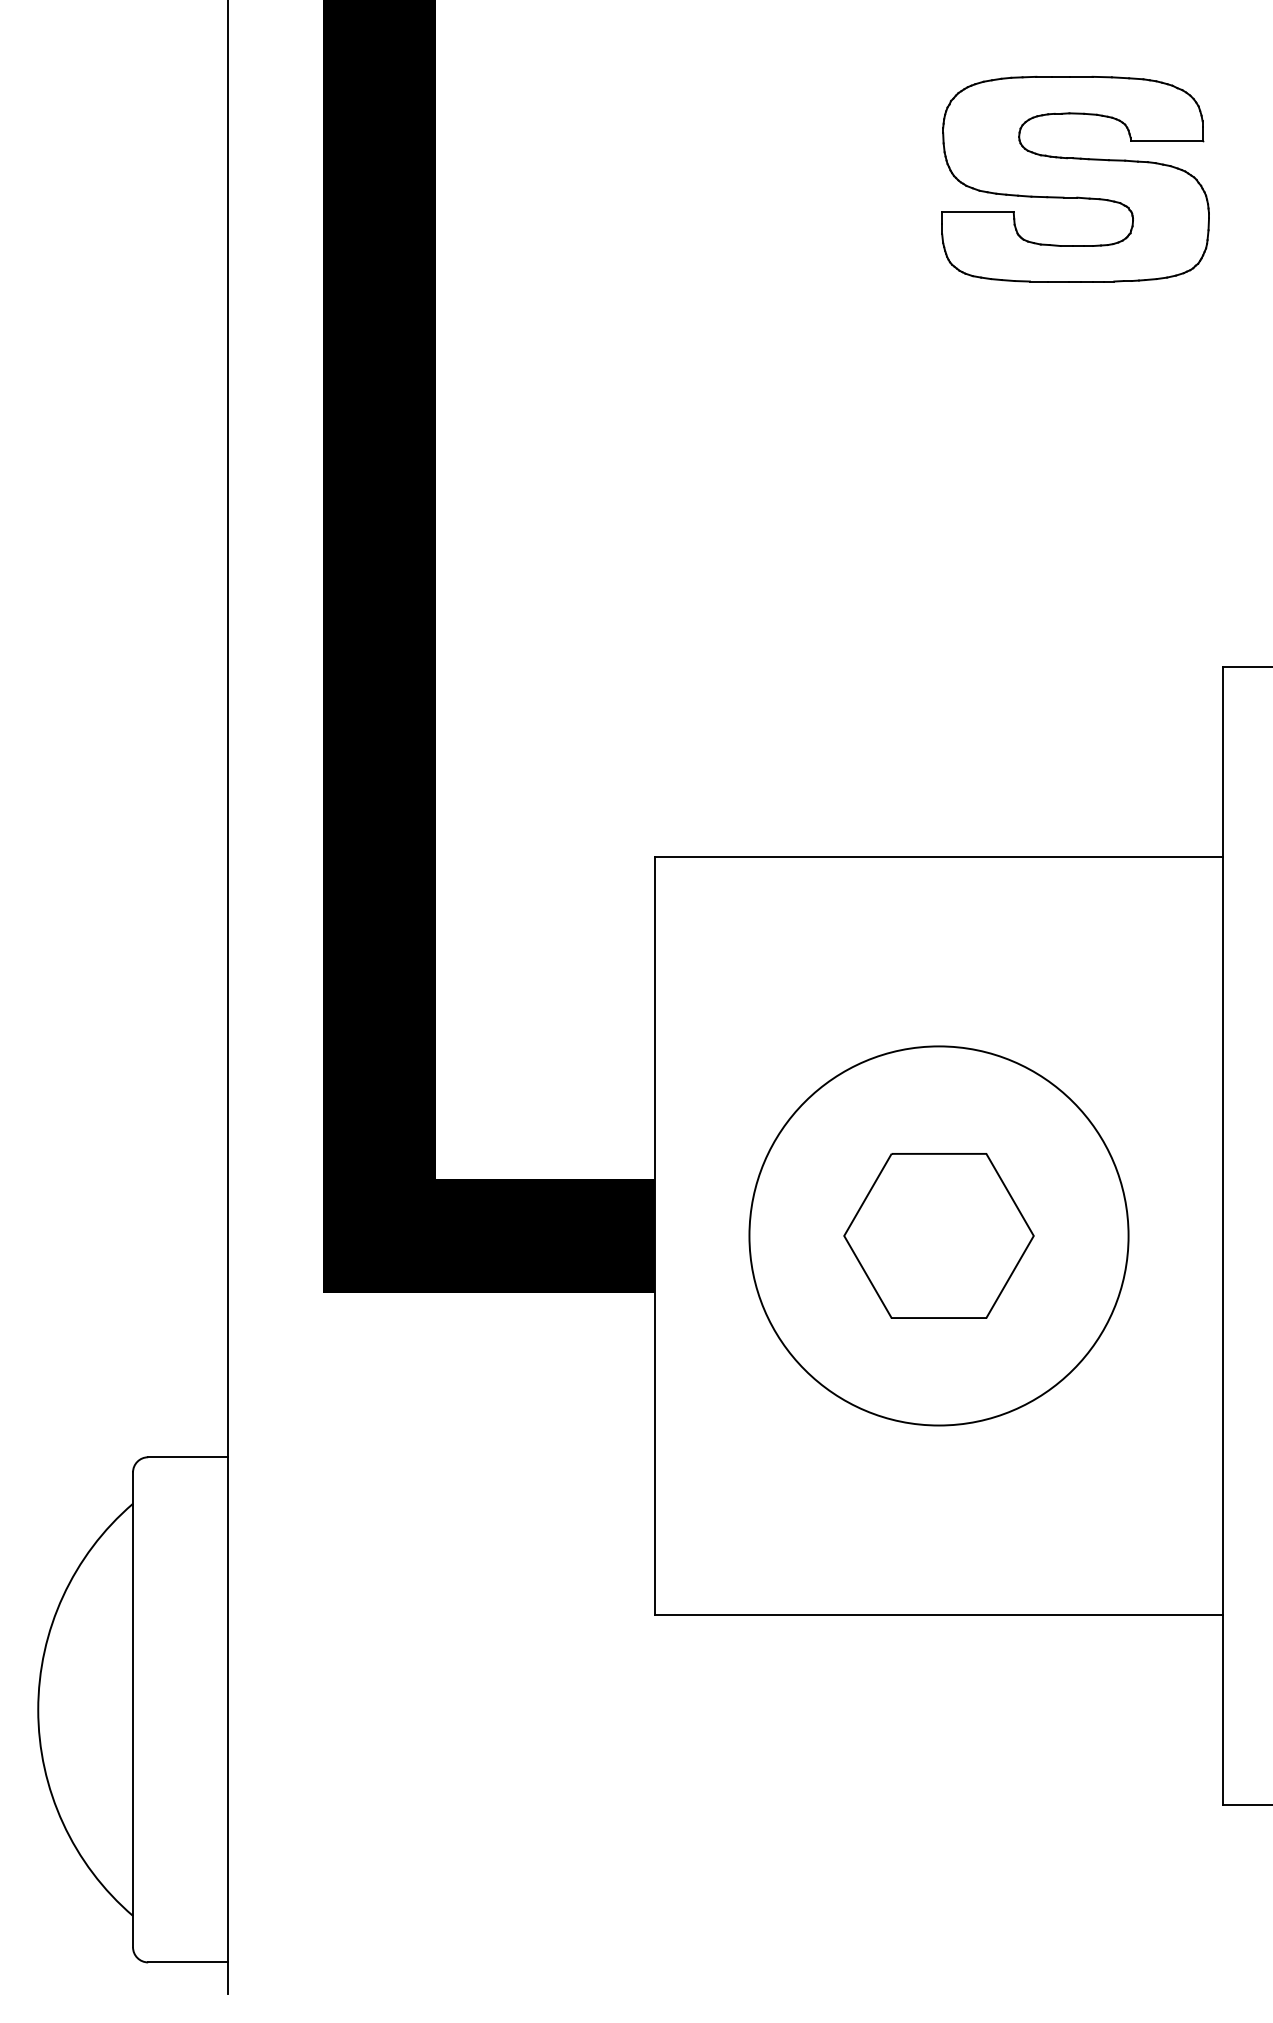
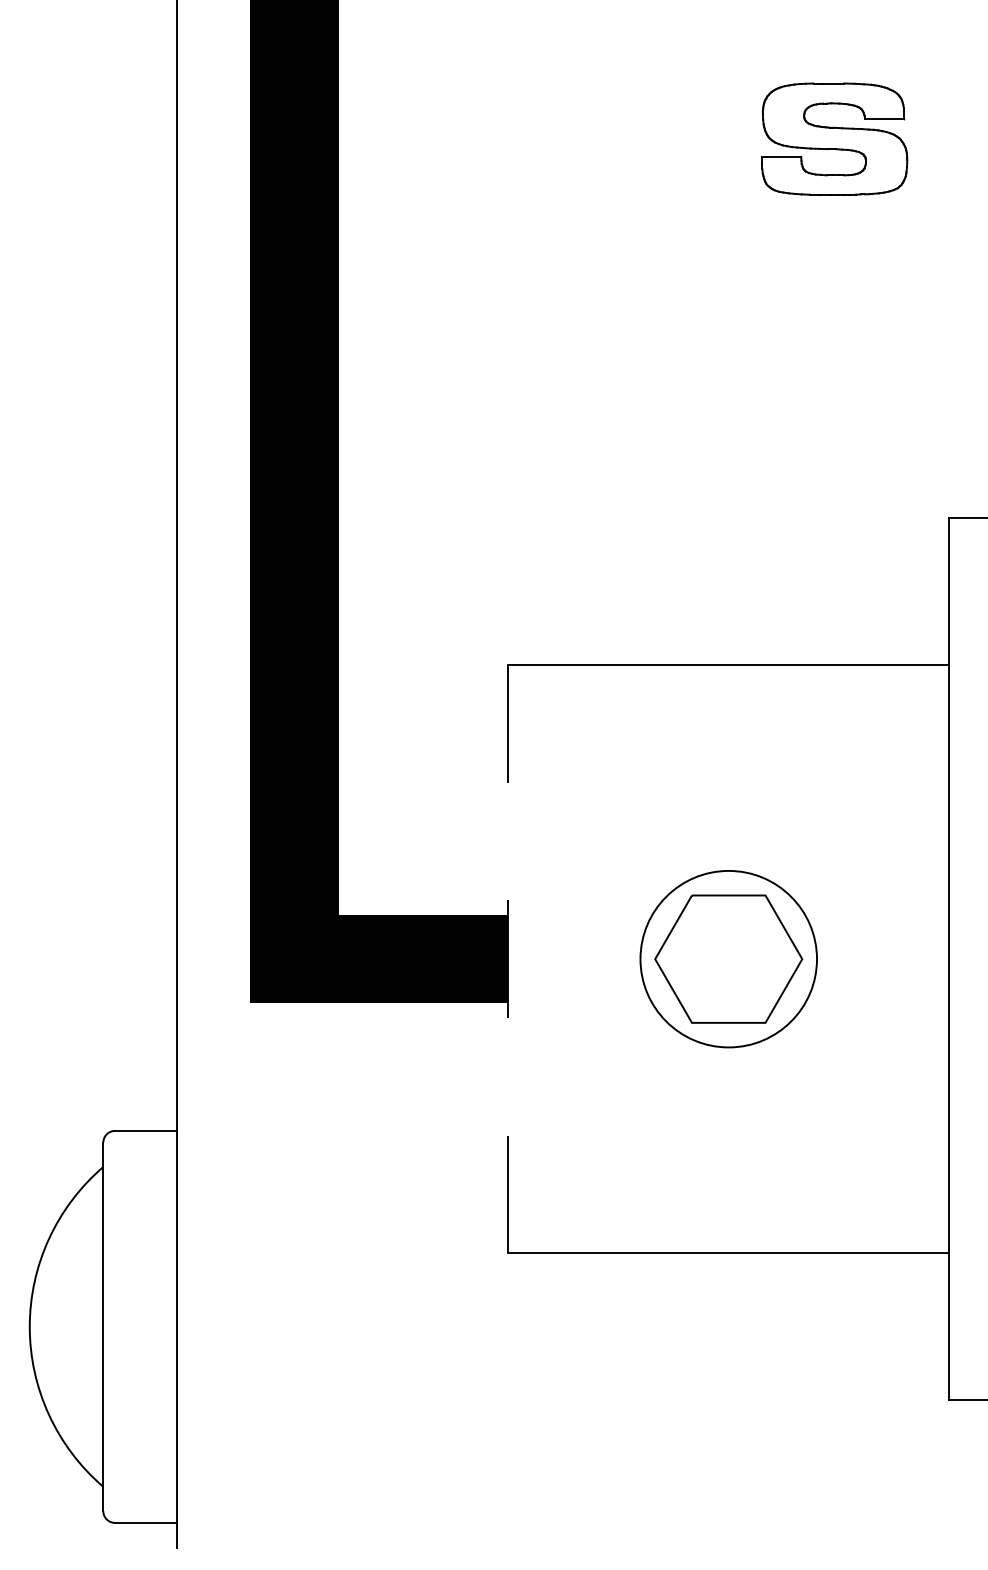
part: (1075, 178) -> (834, 138), size x0.7
line: (655, 1235) -> (508, 958), solid -> dashed
circle: (938, 1236) -> (728, 959), size x0.6

